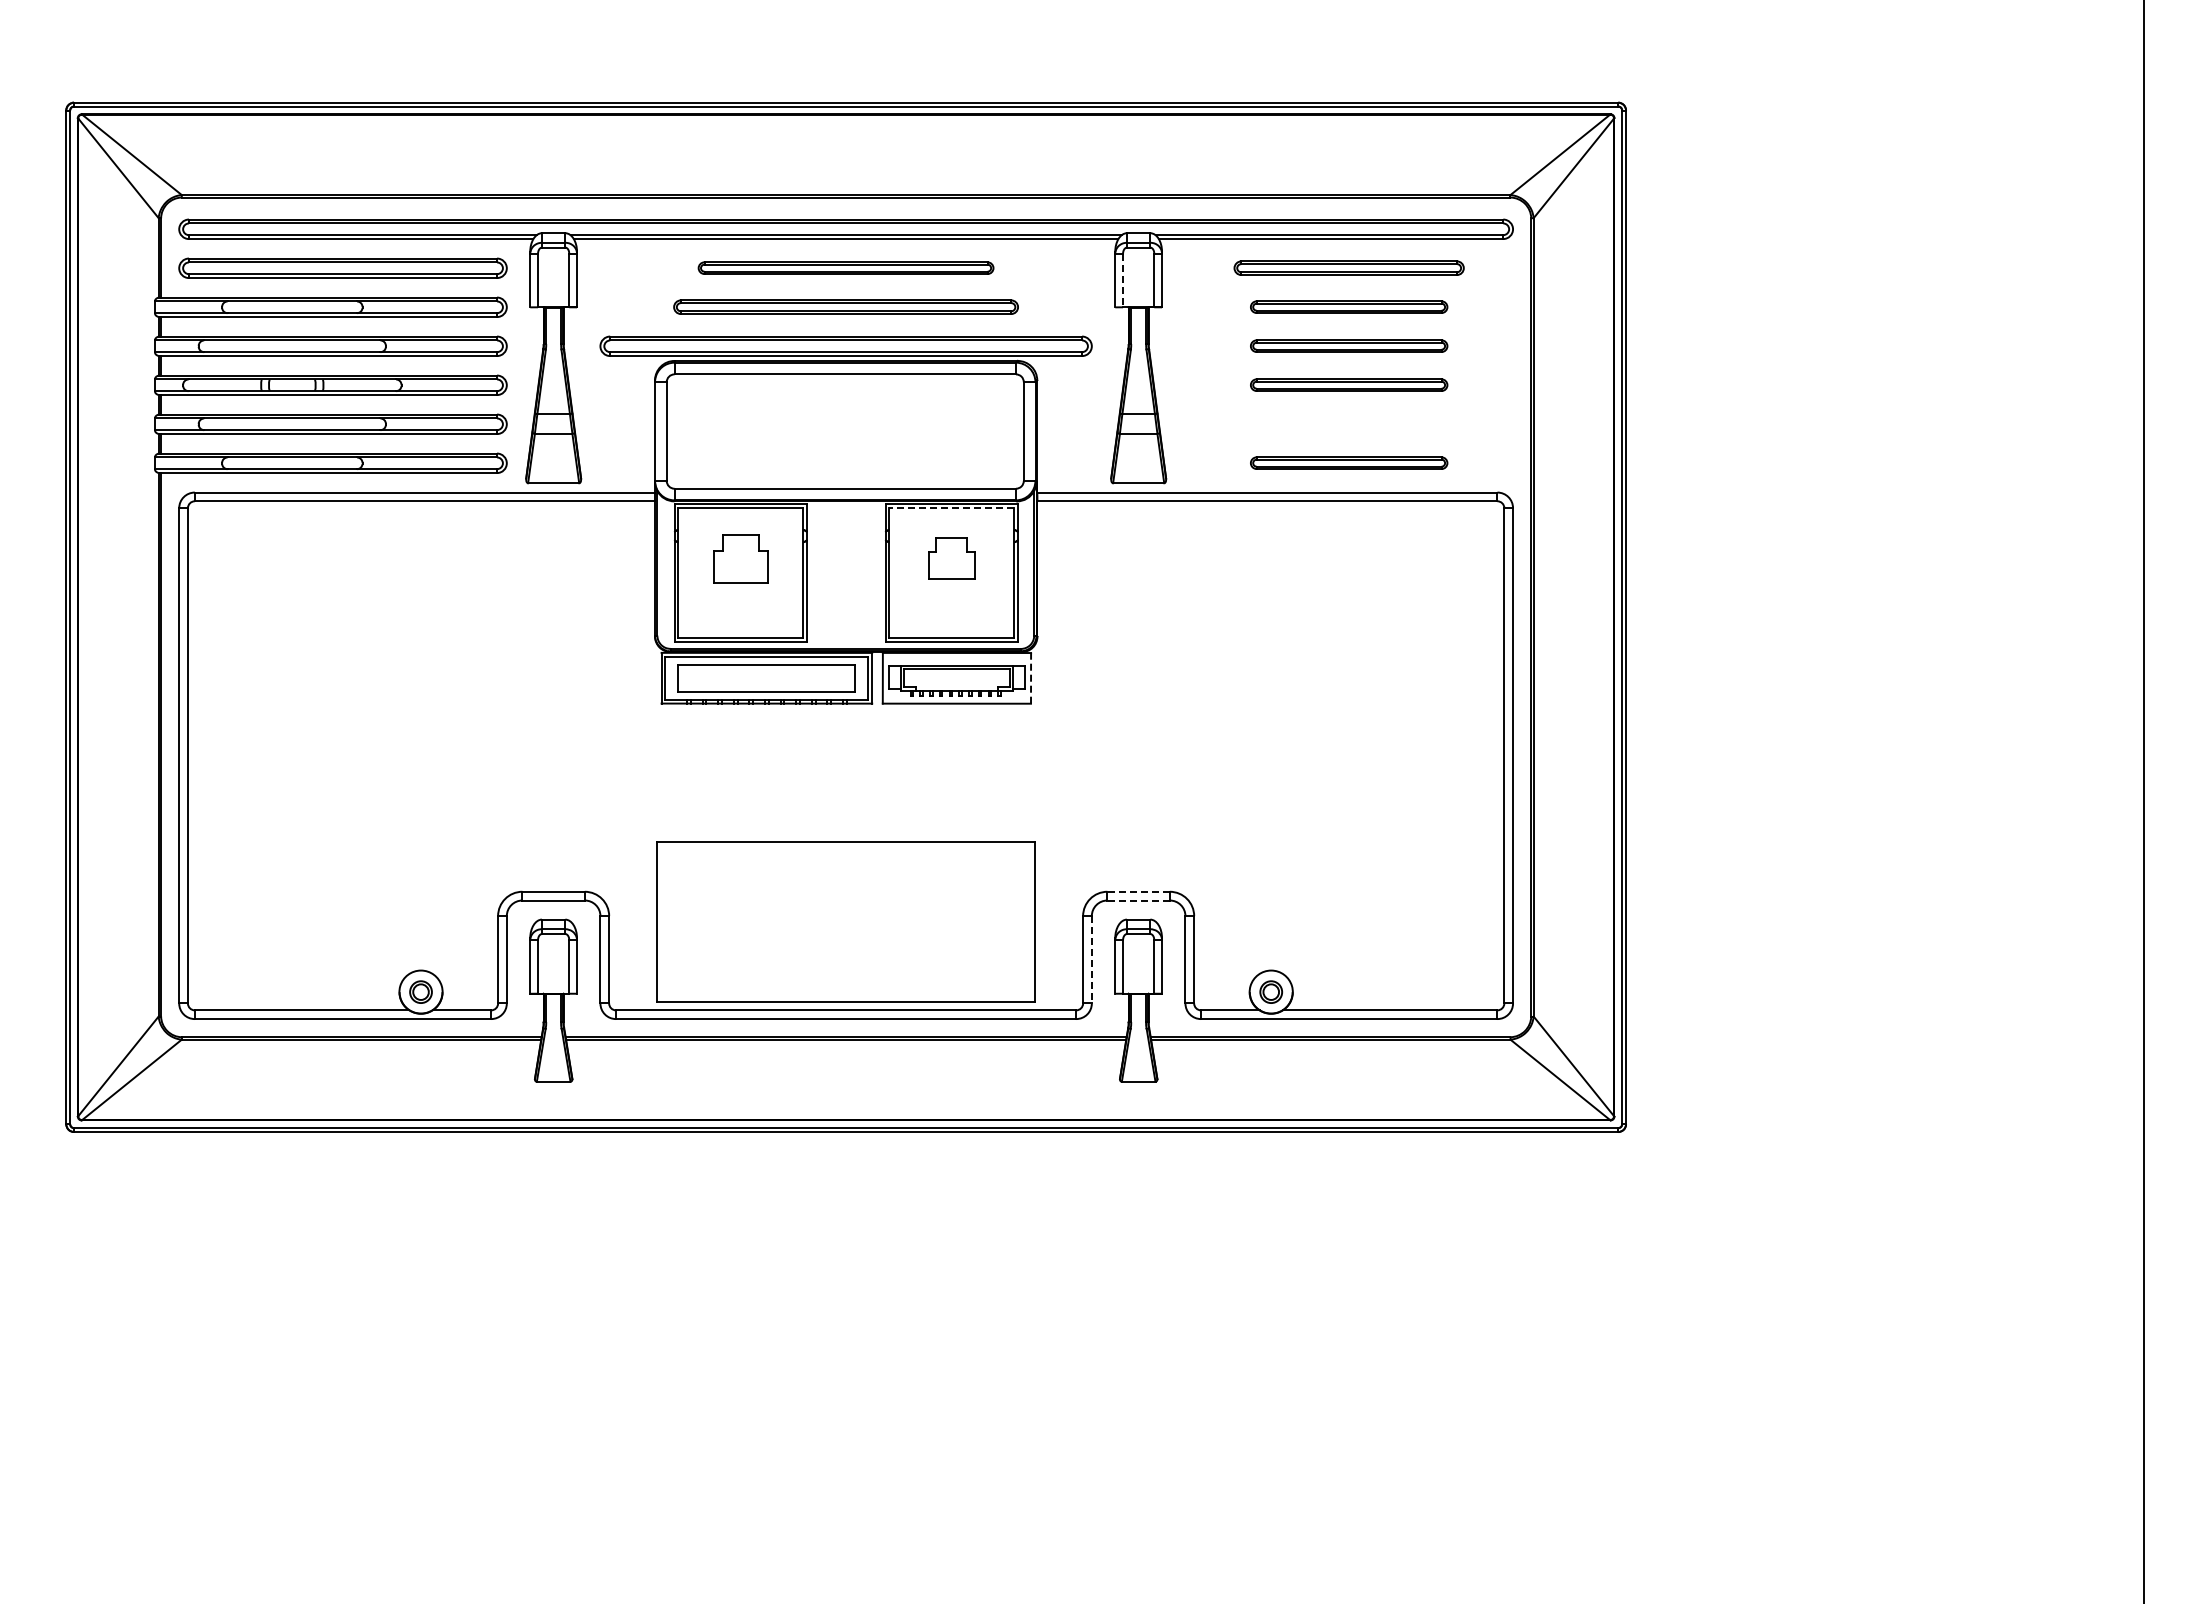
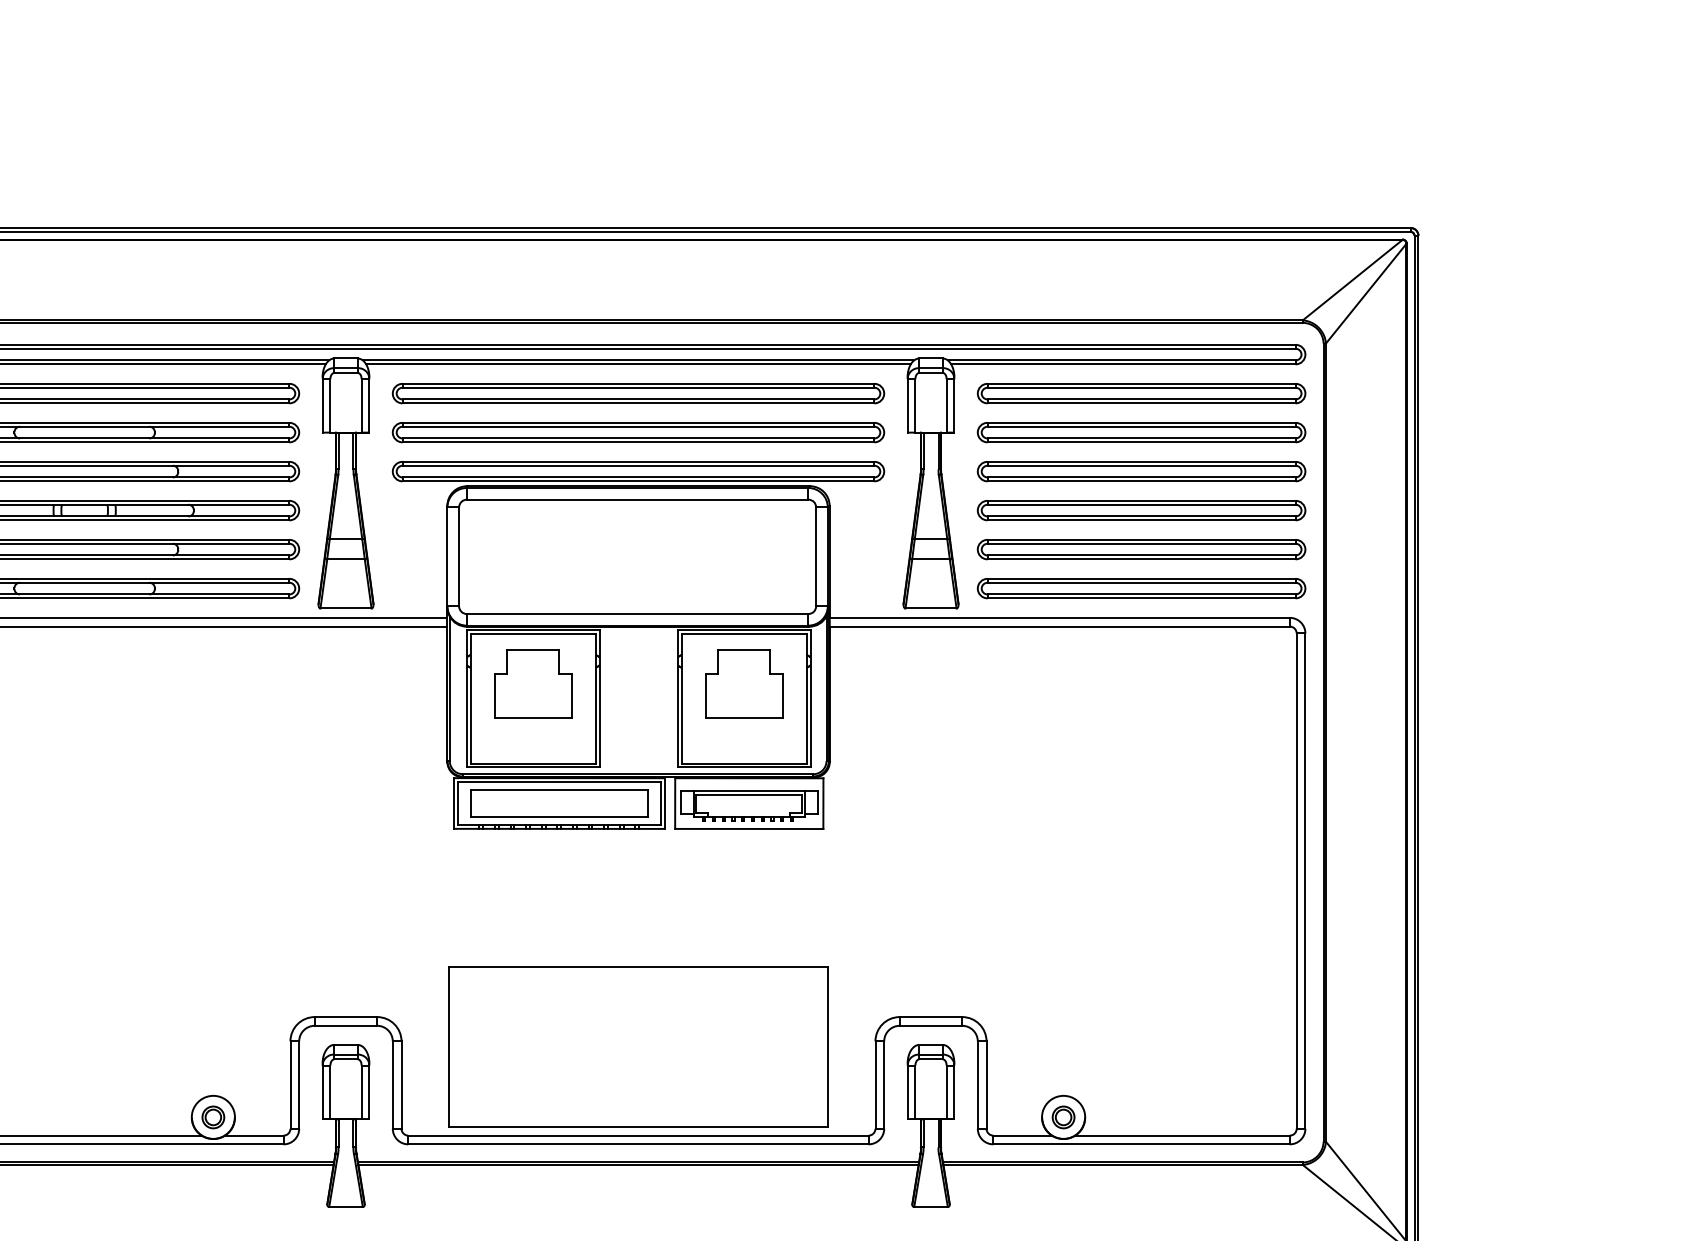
part: (845, 267) -> (637, 392), size x1.67
part: (1348, 267) -> (1140, 392), size x1.43
line: (1123, 280) -> (915, 405), dashed -> solid
part: (845, 306) -> (637, 431), size x1.43
part: (1348, 306) -> (1140, 431), size x1.67
part: (1348, 345) -> (1140, 470), size x1.67
part: (1348, 384) -> (1140, 509), size x1.67
part: (1348, 423) -> (1140, 548), added
part: (1348, 462) -> (1140, 587), size x1.67
line: (951, 508) -> (743, 633), dashed -> solid
part: (740, 558) -> (532, 683), size x1.43
part: (951, 558) -> (743, 683), size x1.67
line: (1031, 677) -> (823, 802), dashed -> solid
line: (1138, 891) -> (930, 1016), dashed -> solid
line: (1138, 900) -> (930, 1025), dashed -> solid
line: (1091, 959) -> (883, 1084), dashed -> solid

